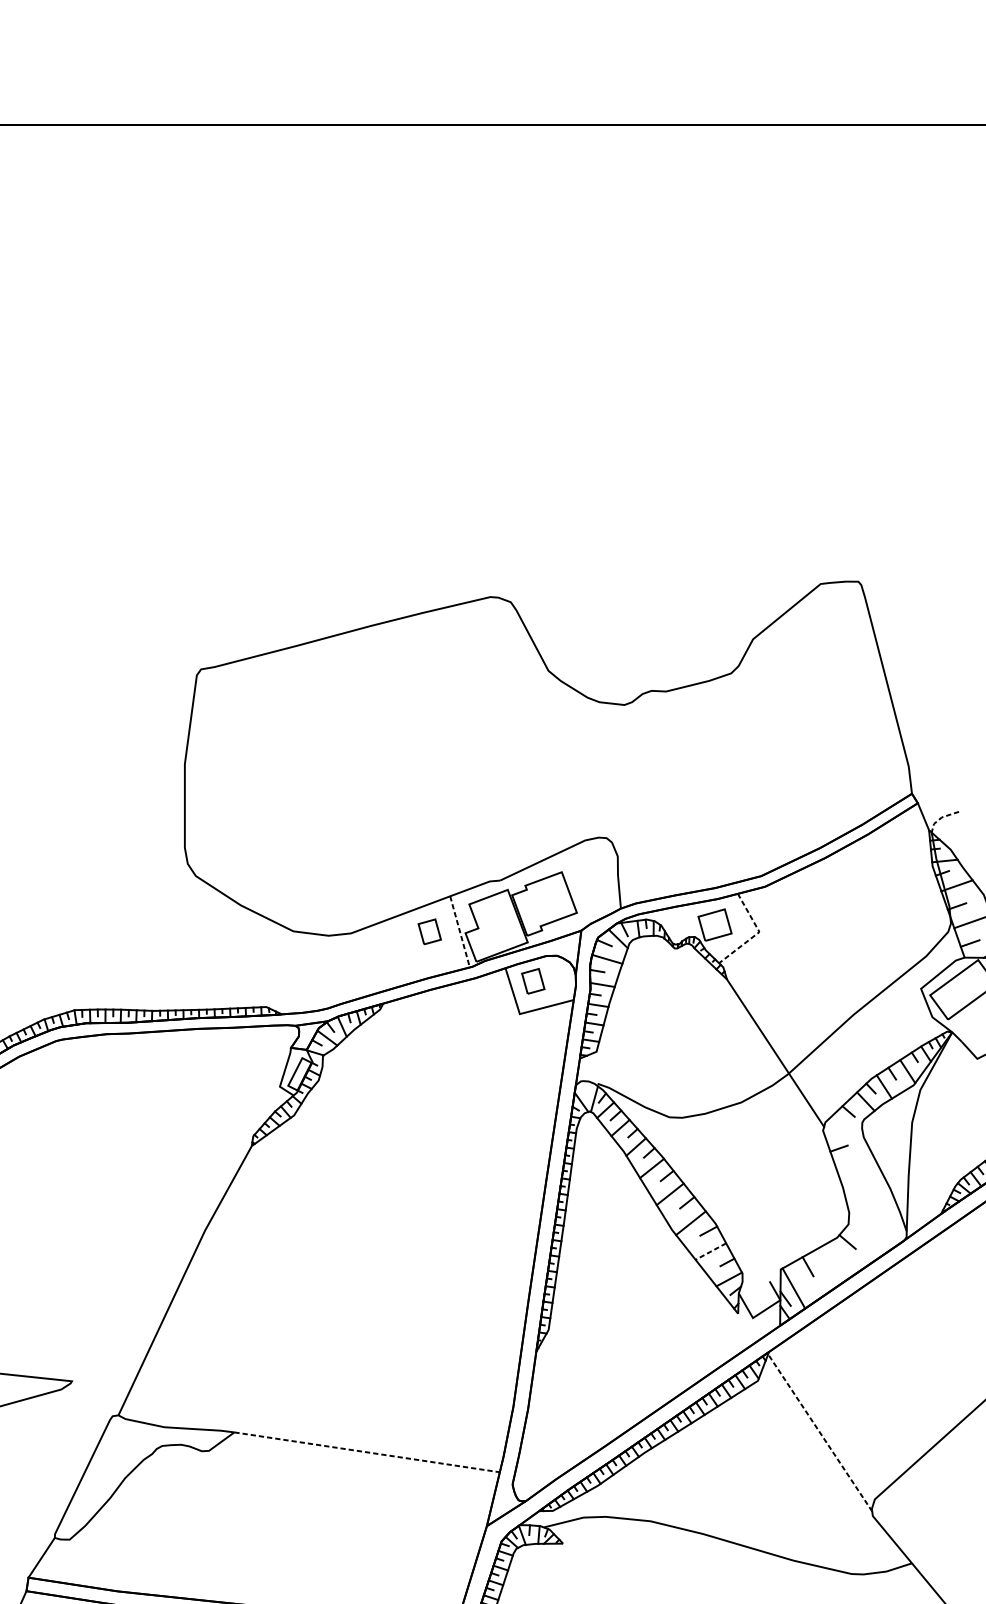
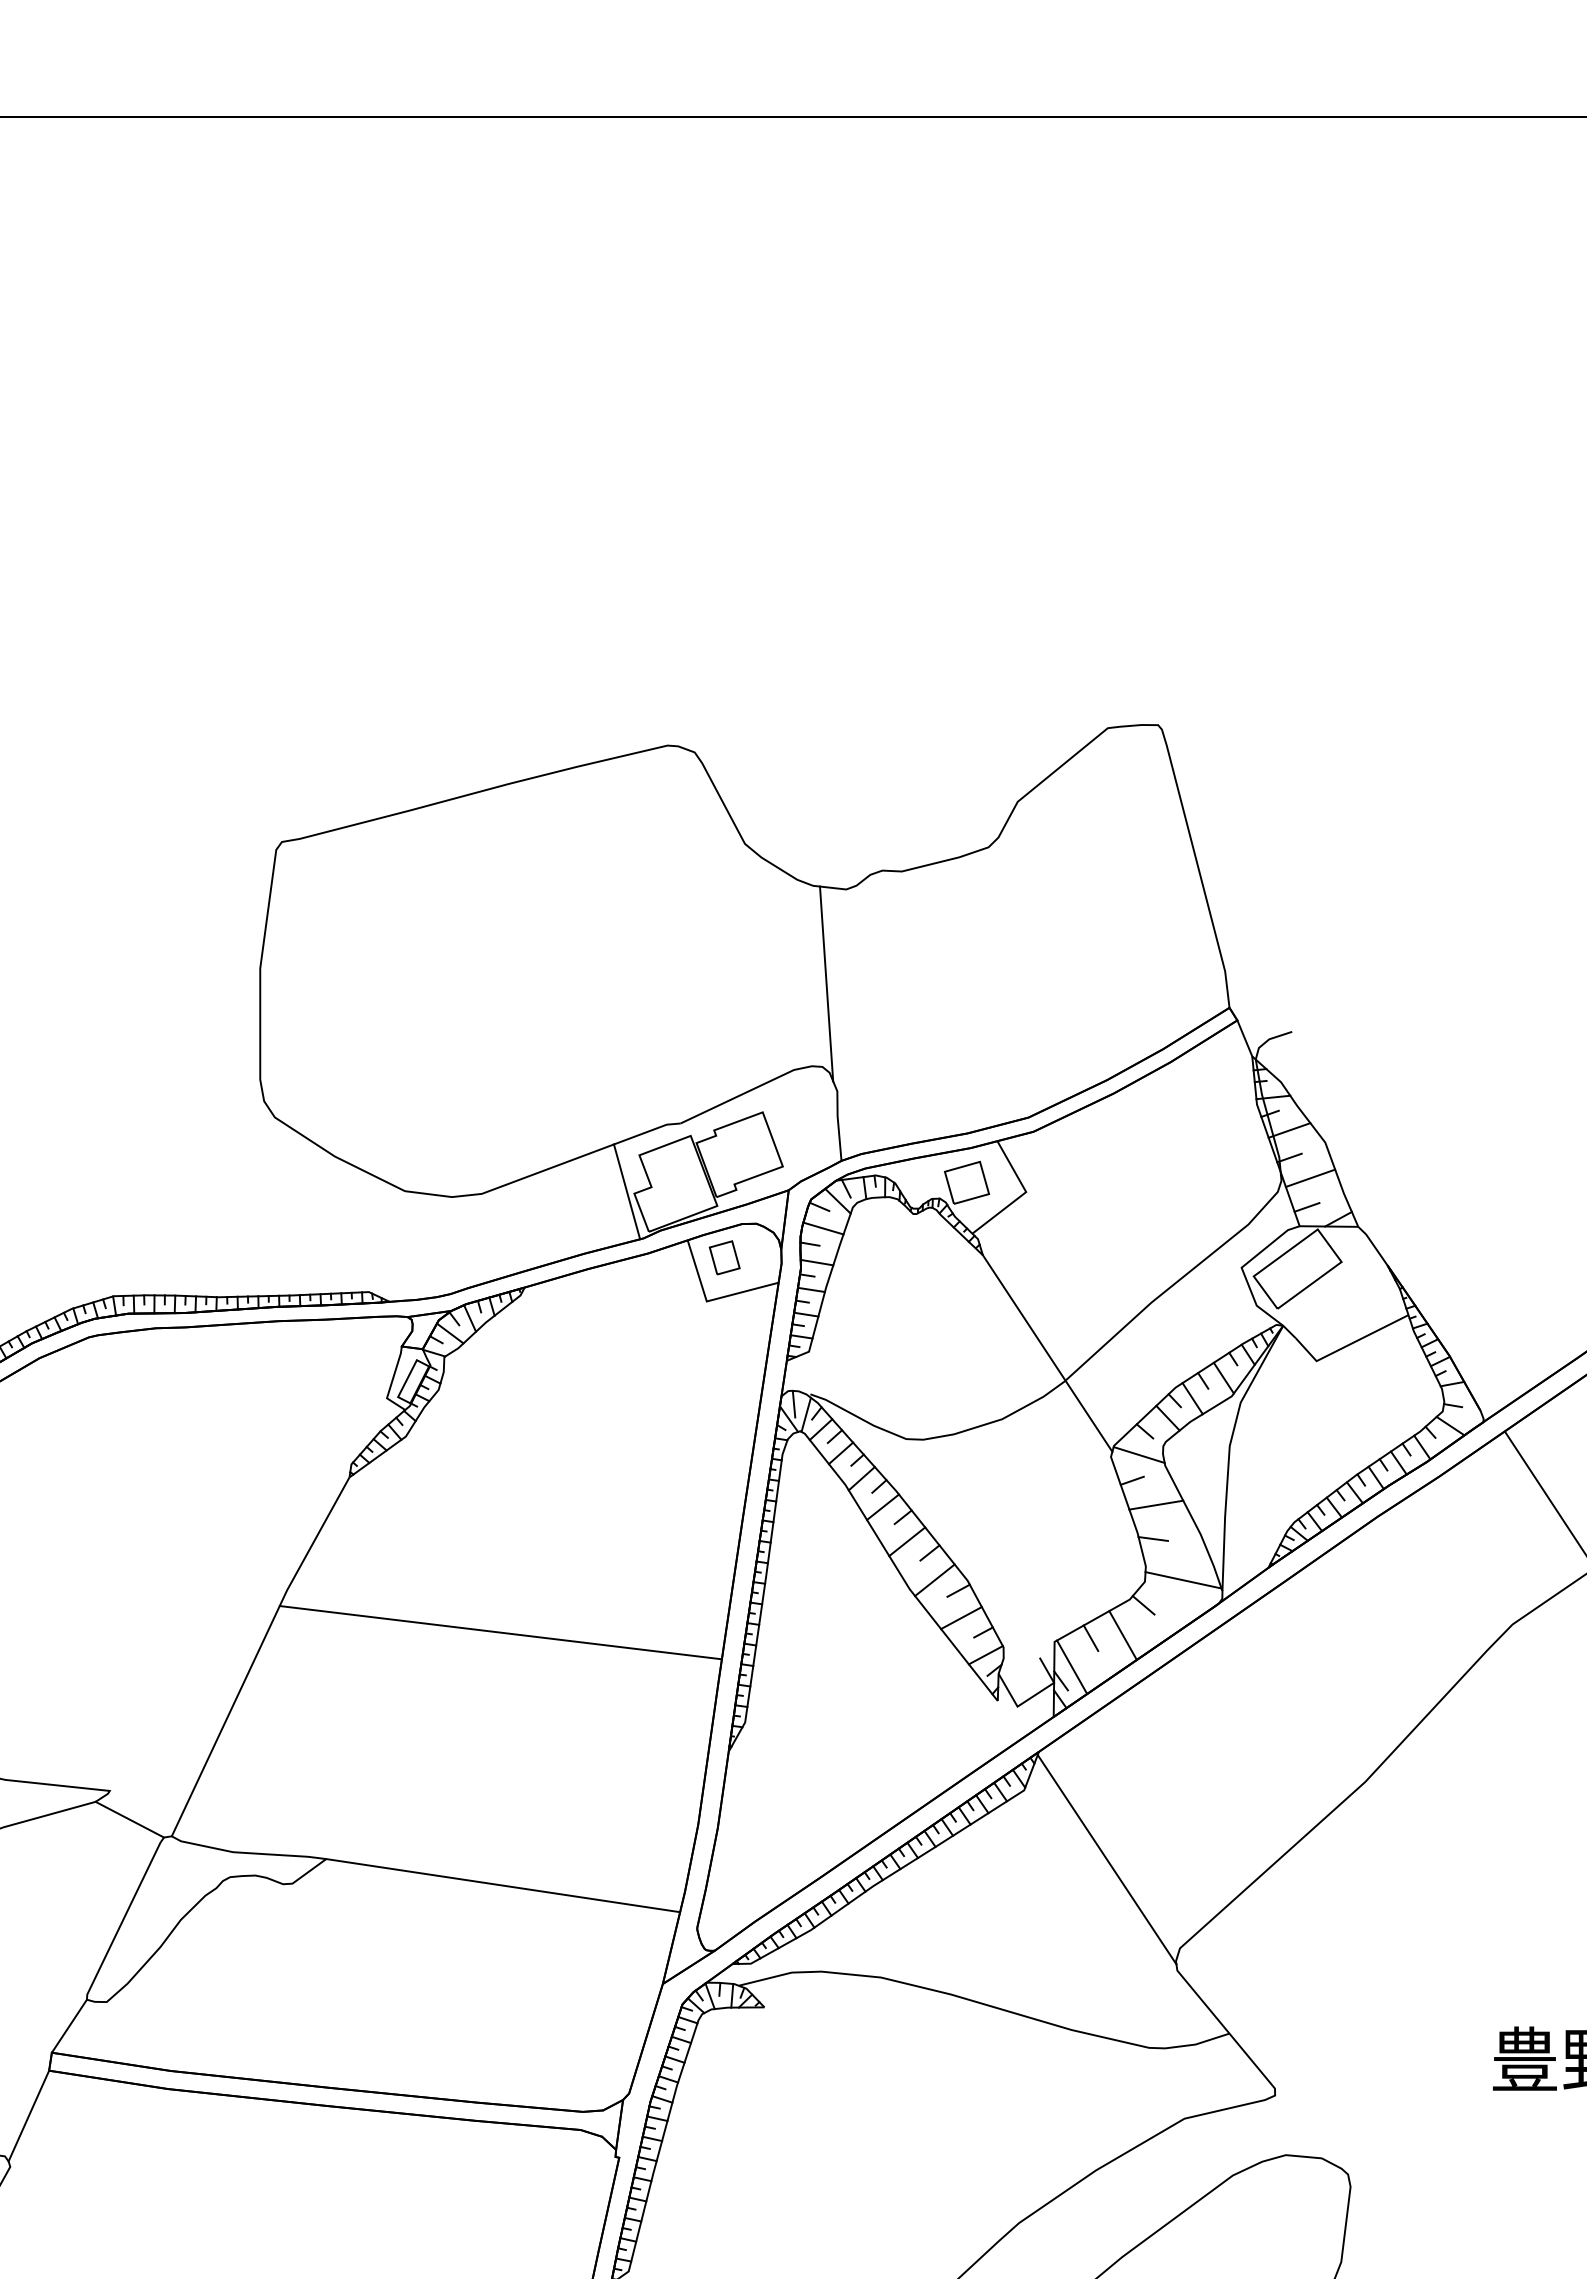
line: (609, 775) -> (826, 983), added
line: (941, 817) -> (1268, 1039), dashed -> solid
part: (429, 931) -> (586, 1191), removed
line: (460, 932) -> (627, 1192), dashed -> solid
line: (756, 934) -> (1022, 1195), dashed -> solid
line: (584, 1090) -> (793, 1403), added
line: (843, 1128) -> (1138, 1454), added
line: (857, 1166) -> (1156, 1504), added
line: (854, 1191) -> (1152, 1538), added
line: (877, 1223) -> (1183, 1580), added
line: (710, 1251) -> (961, 1618), dashed -> solid
line: (365, 1262) -> (500, 1632), added
line: (831, 1264) -> (1122, 1635), added
line: (86, 1402) -> (129, 1819), added
line: (820, 1432) -> (1107, 1859), dashed -> solid
line: (367, 1452) -> (503, 1885), dashed -> solid

